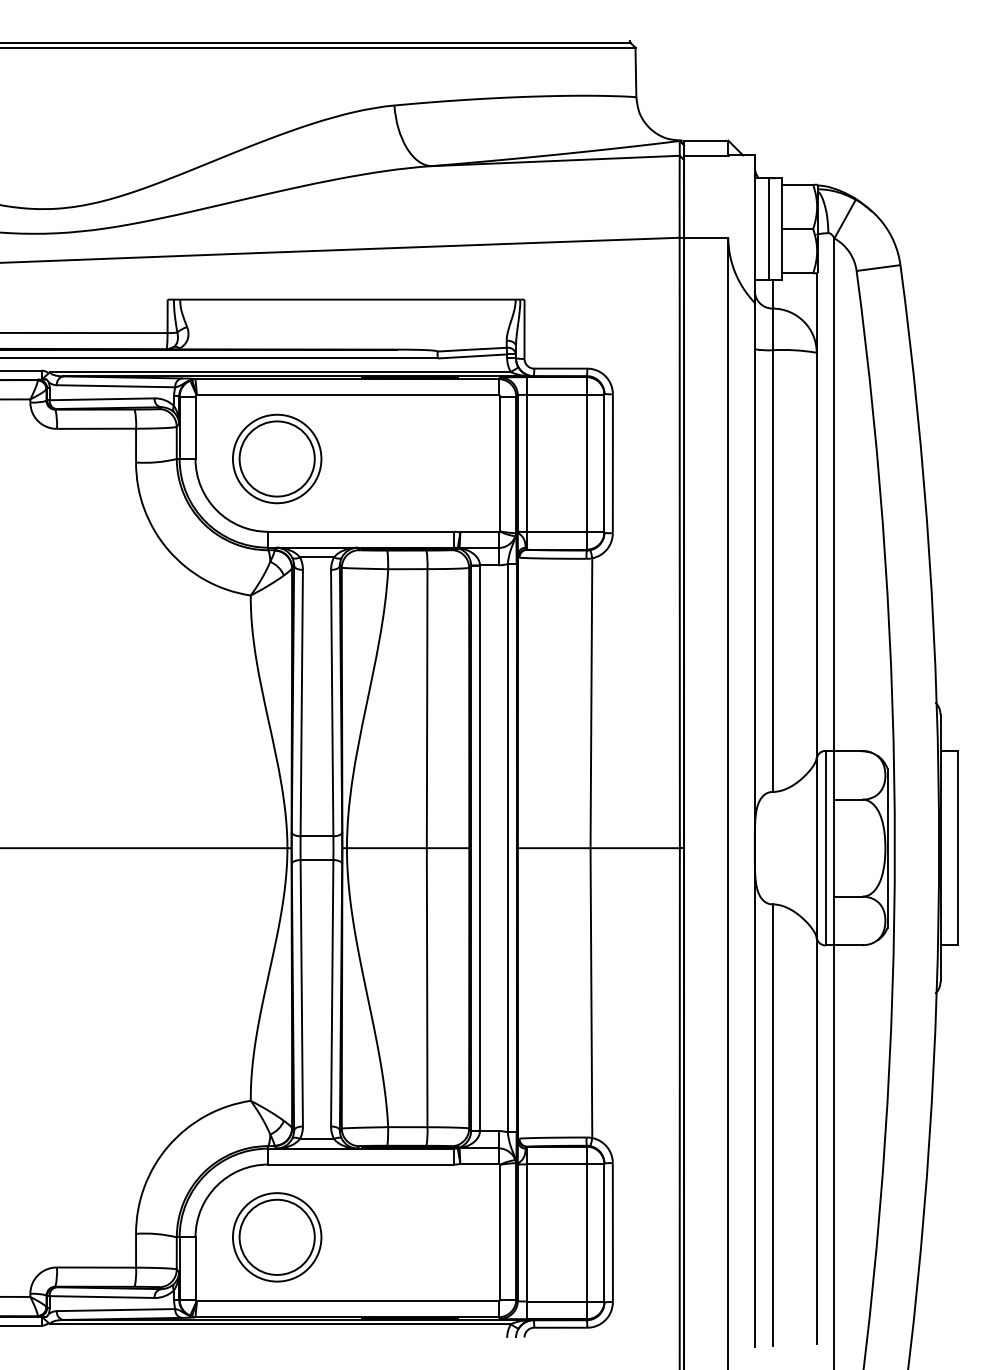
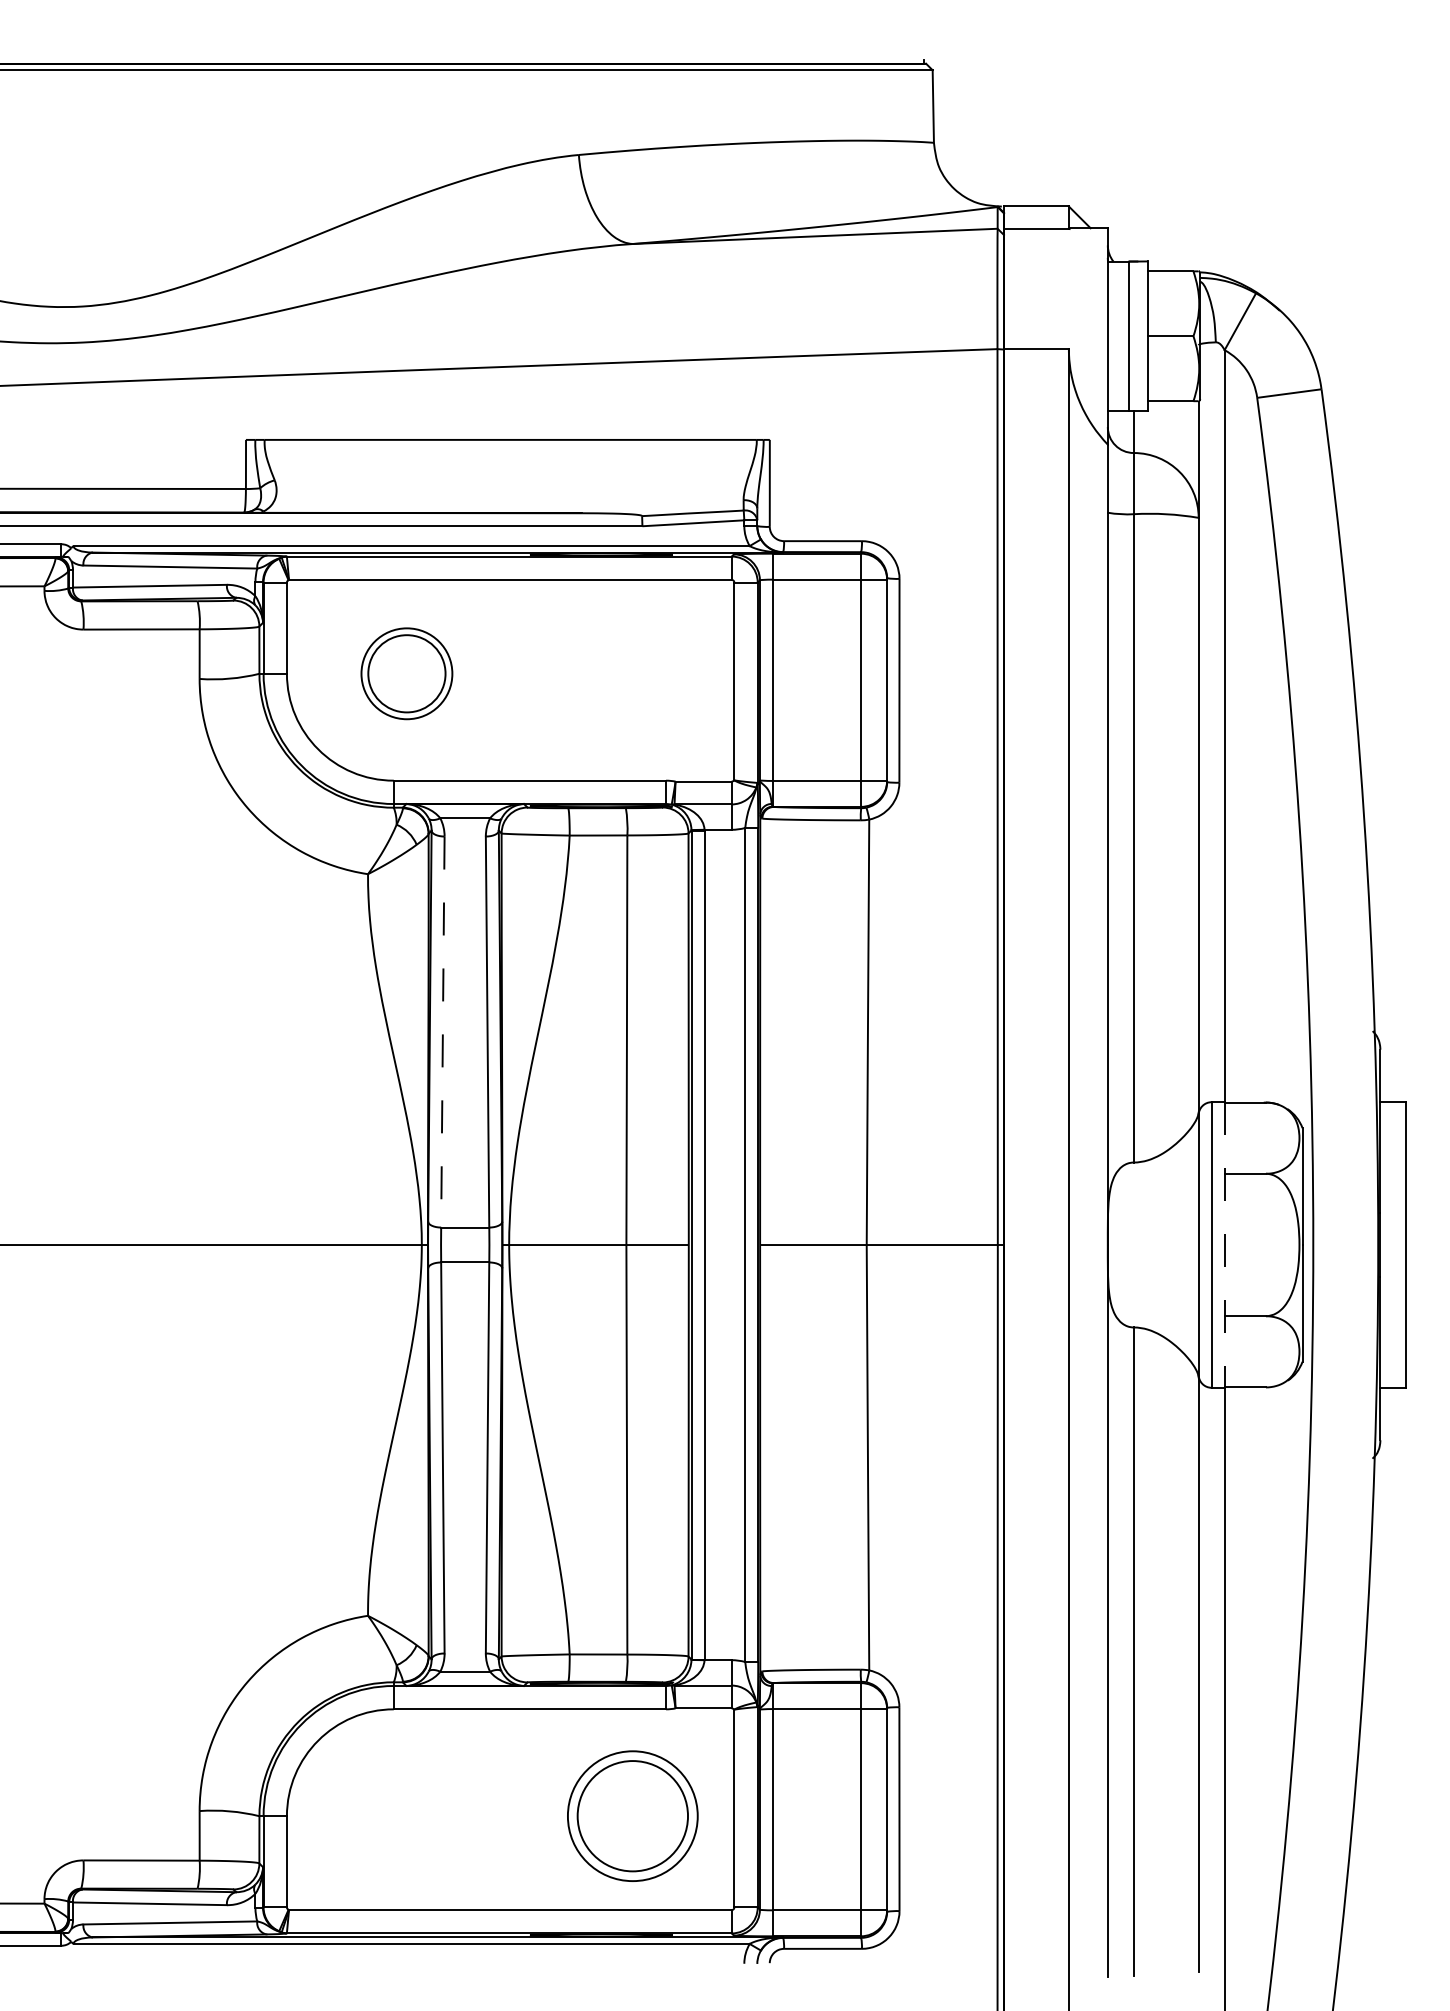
part: (277, 458) -> (407, 673), size x0.7
line: (301, 703) -> (442, 1032), solid -> dashed
line: (834, 848) -> (1224, 1245), solid -> dashed
part: (277, 1237) -> (633, 1816), moved

